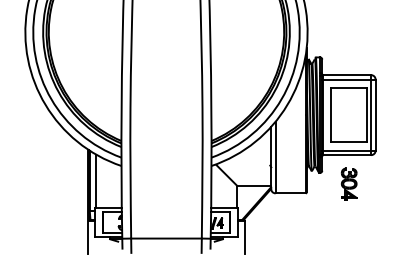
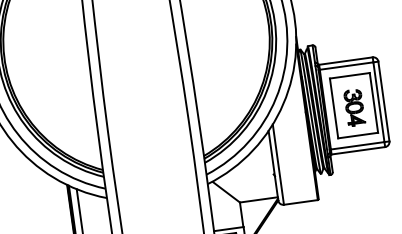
part: (349, 183) -> (354, 107), moved

